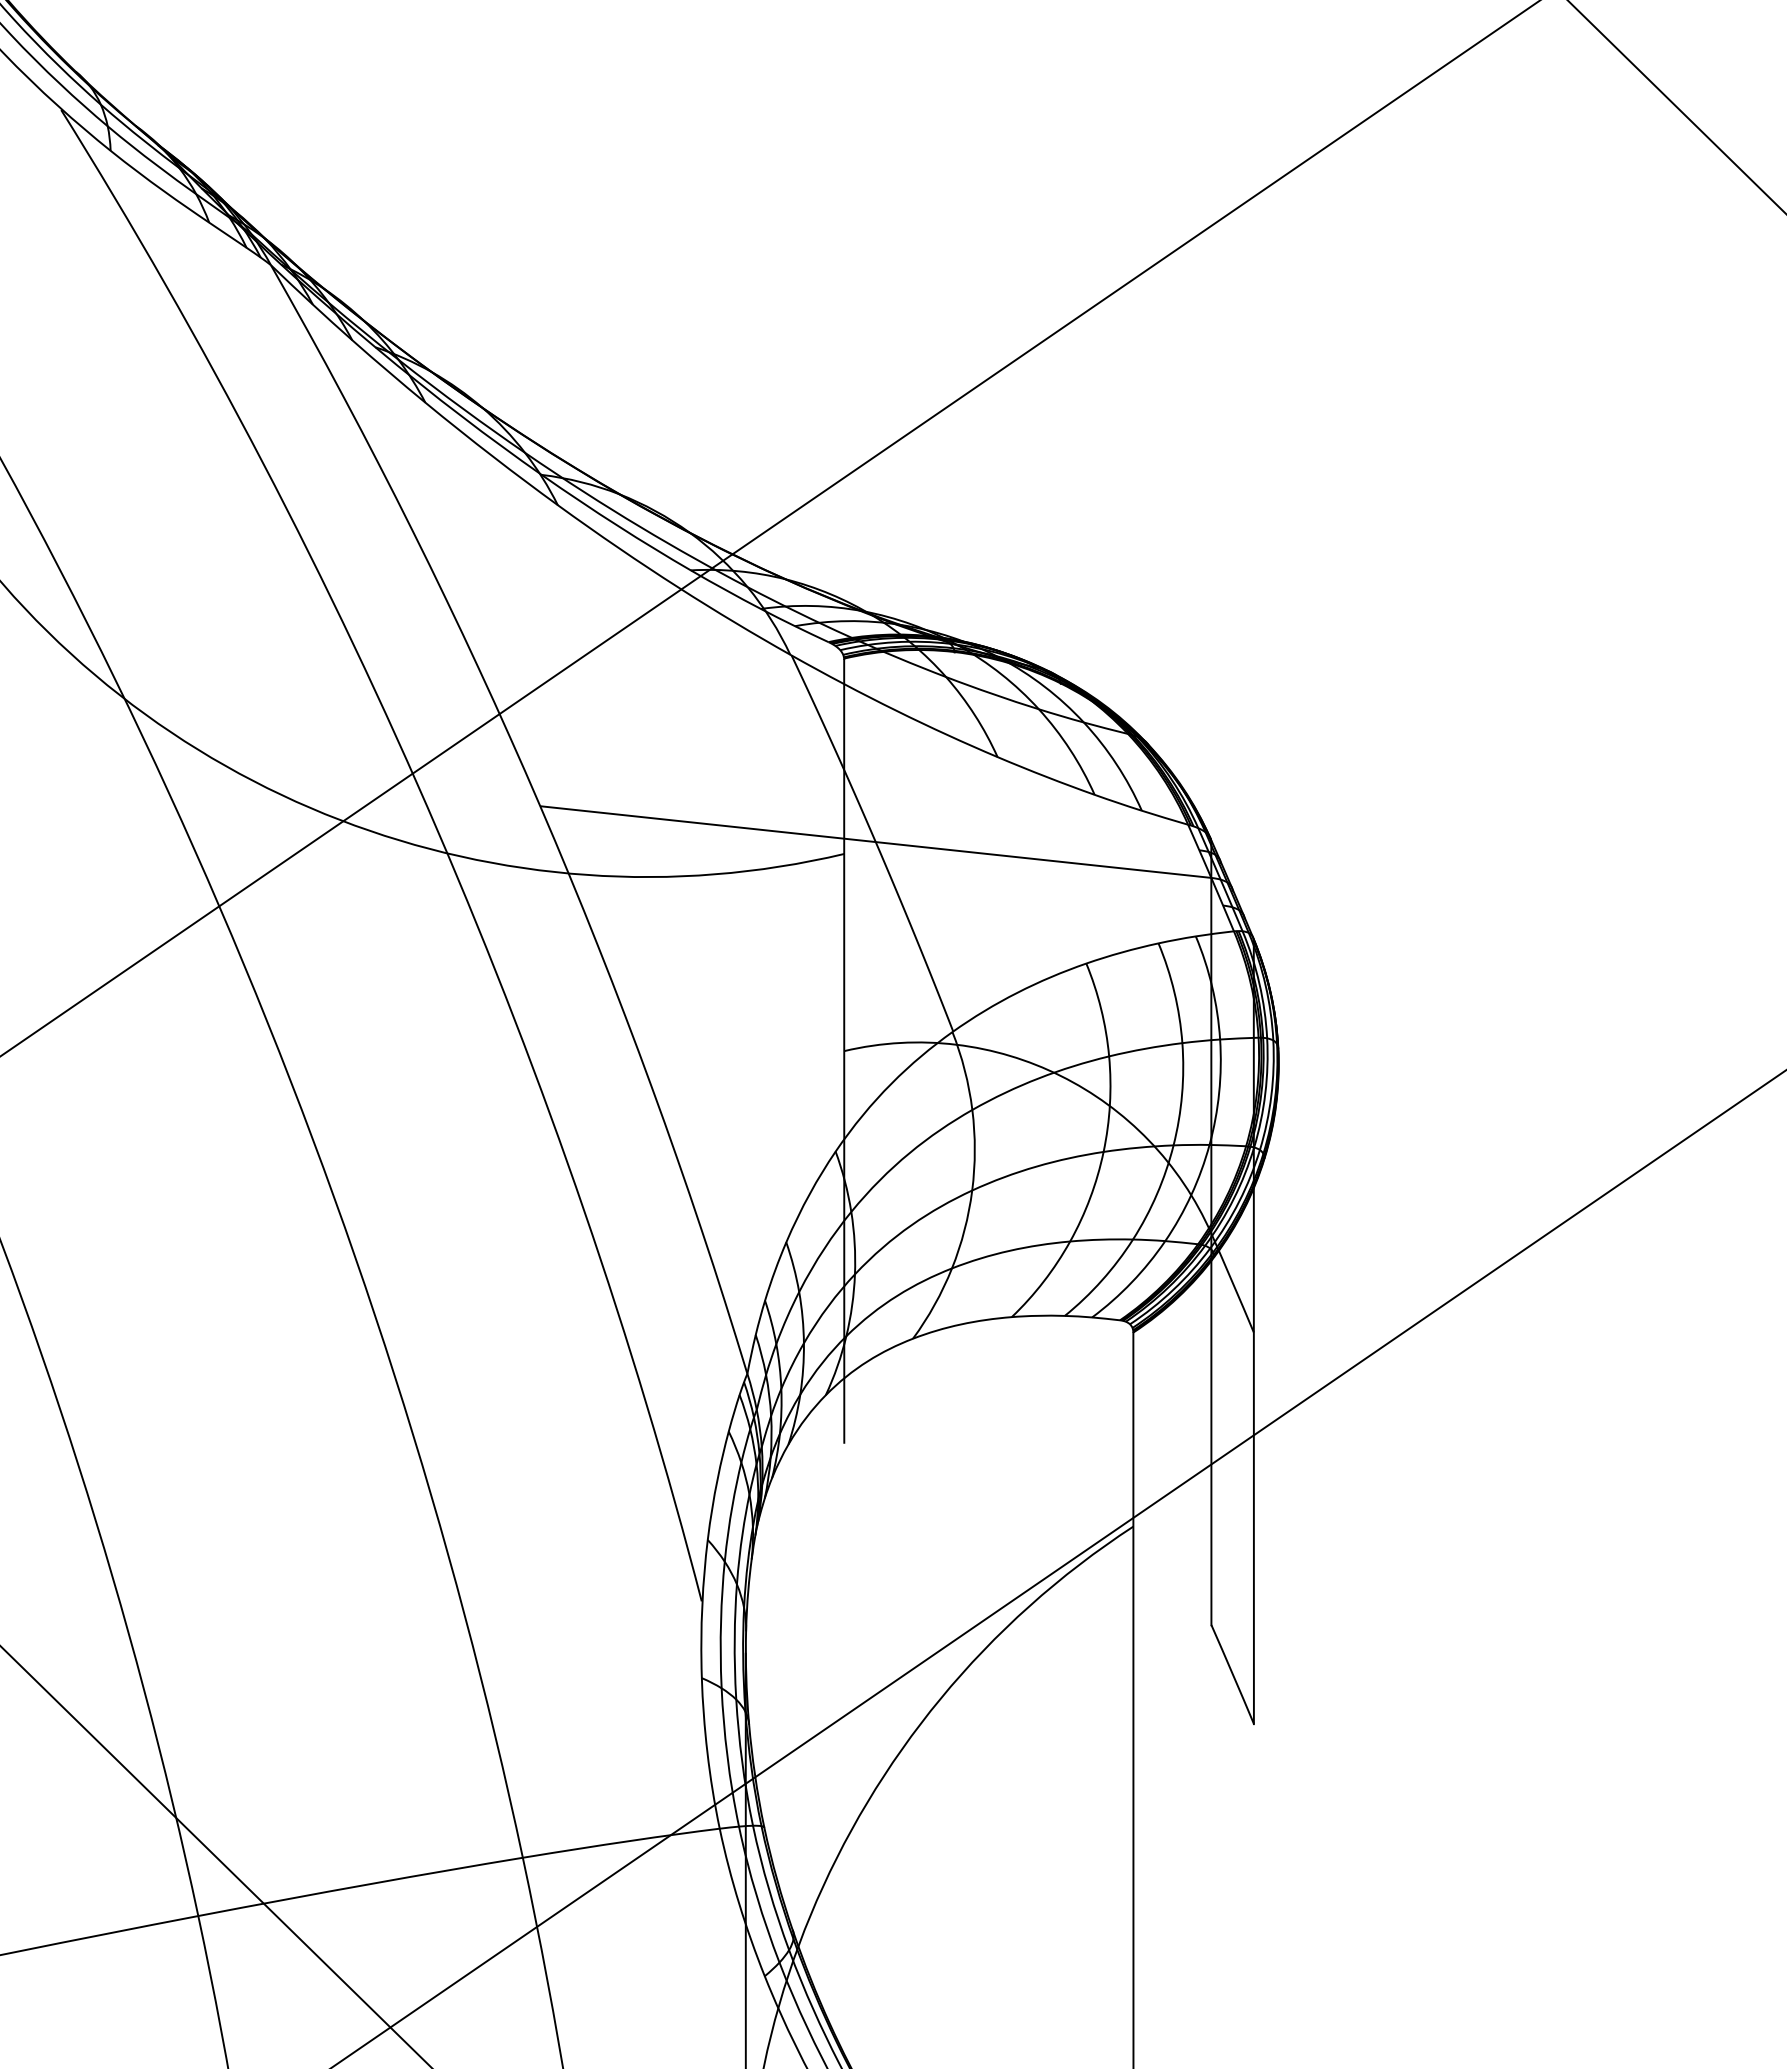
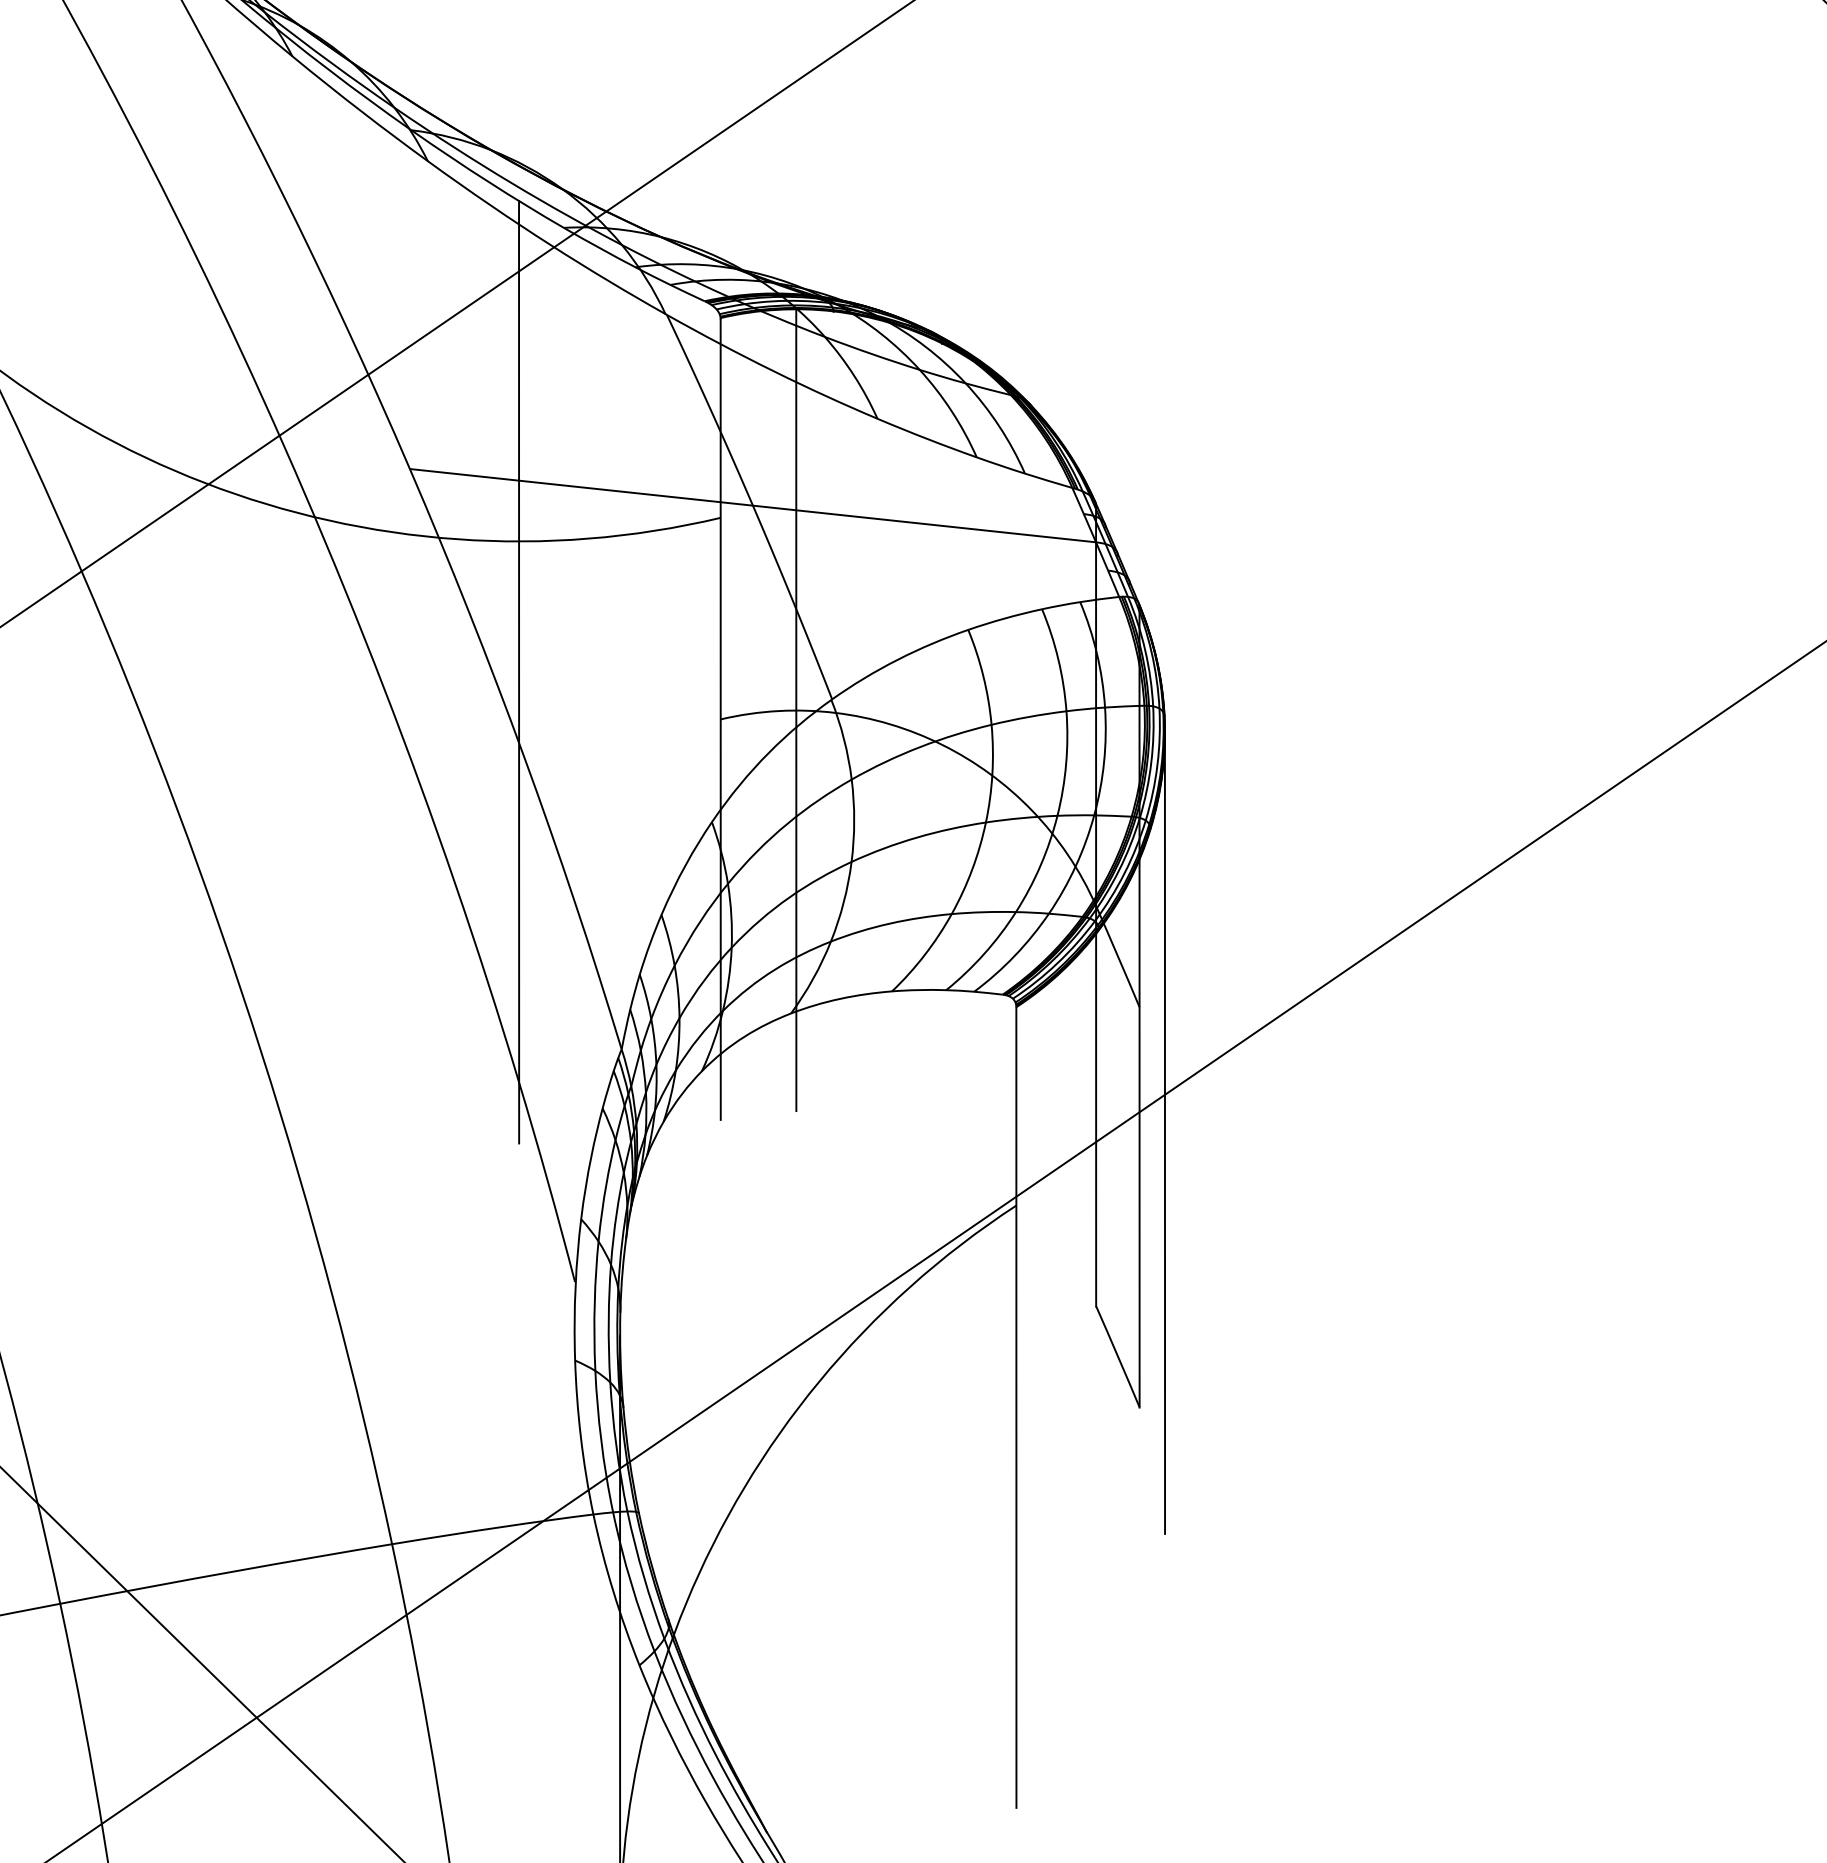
line: (646, 1004) -> (518, 671), added
line: (918, 1042) -> (796, 710), added
line: (1278, 1455) -> (1164, 1132), added

